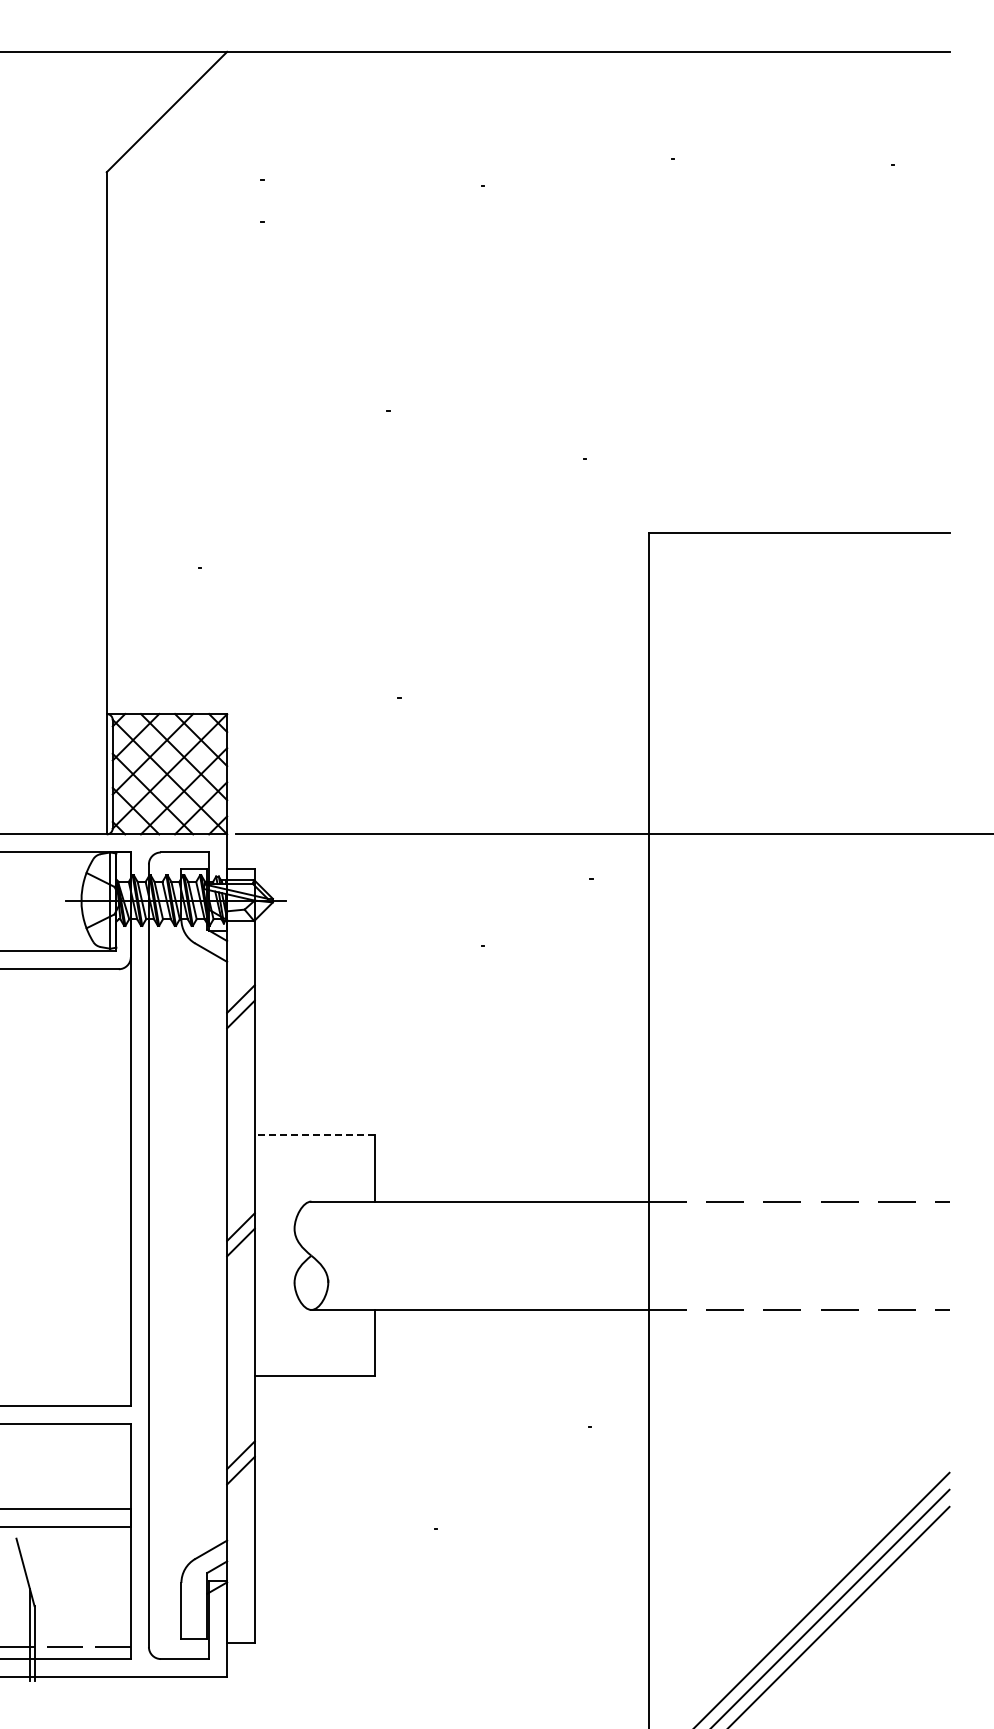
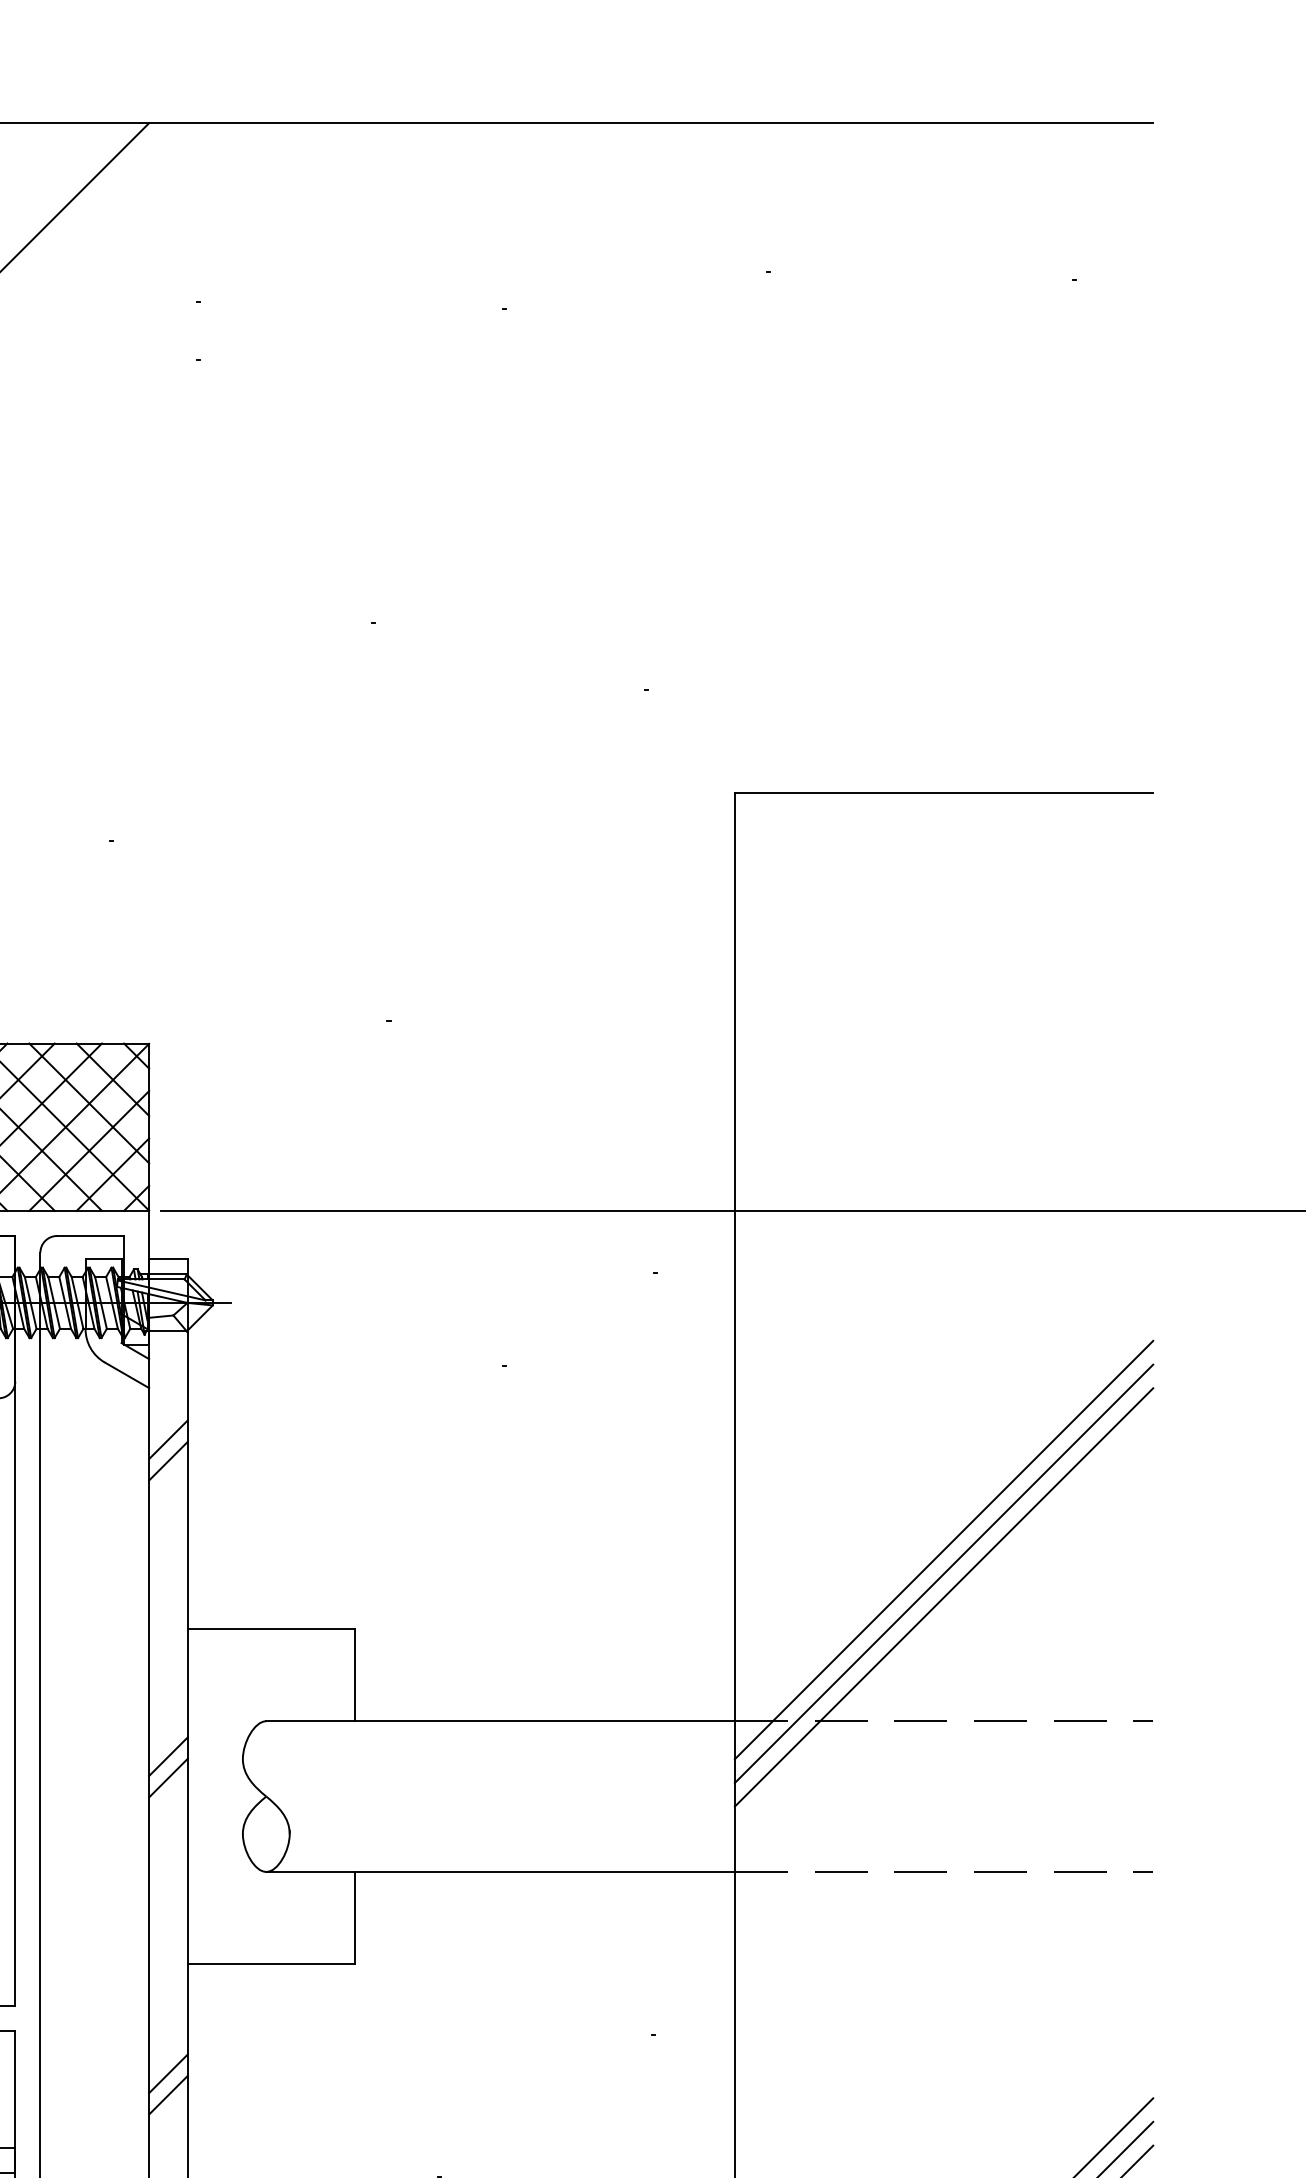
line: (798, 1077) -> (943, 1548), added
line: (798, 1095) -> (943, 1573), added
line: (798, 1112) -> (943, 1597), added
line: (314, 1135) -> (270, 1629), dashed -> solid

